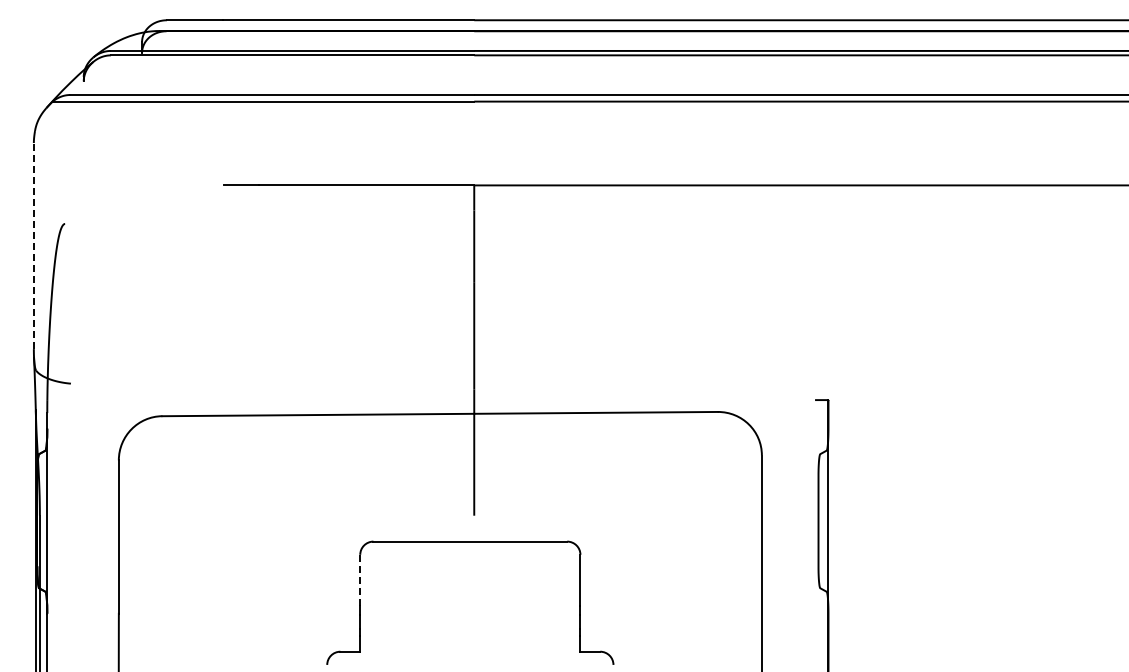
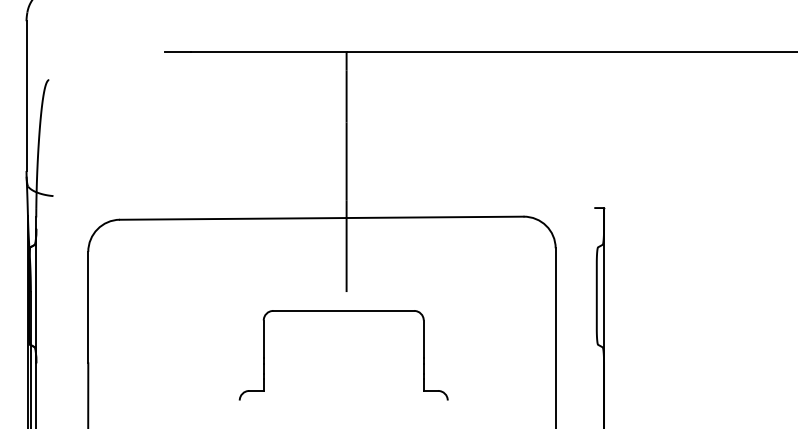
line: (33, 245) -> (26, 95), dashed -> solid
line: (360, 579) -> (263, 338), dashed -> solid

